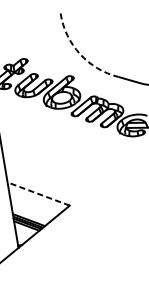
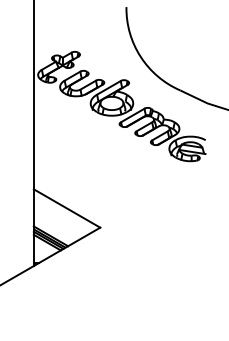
arc: (79, 53) -> (140, 56), dashed -> solid
line: (38, 194) -> (66, 208), dashed -> solid

